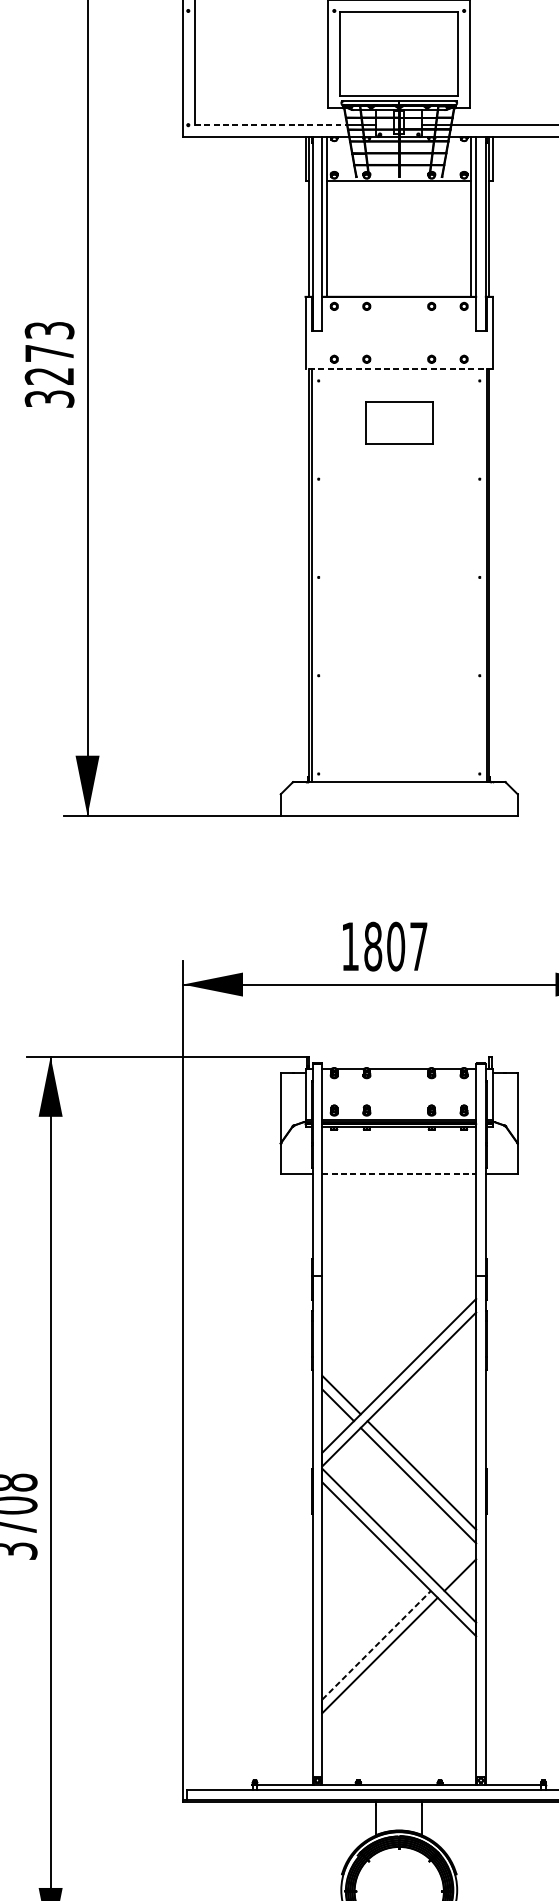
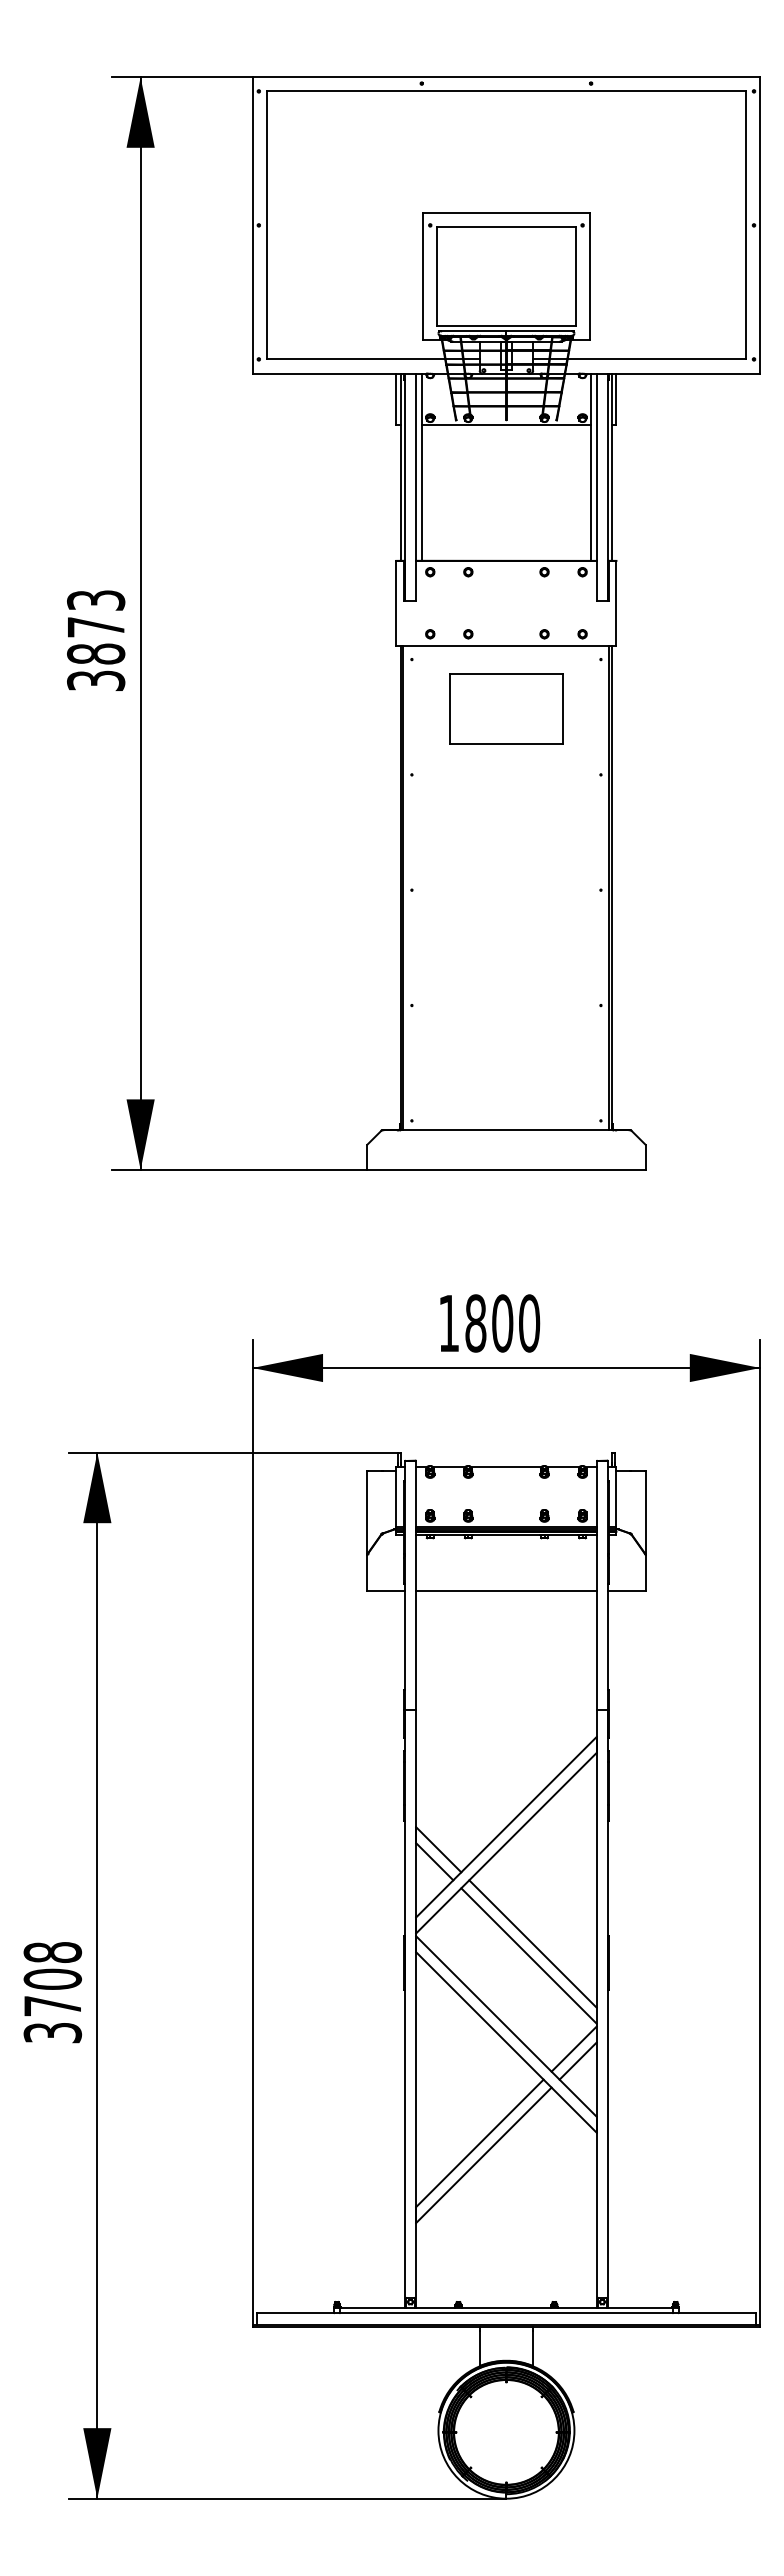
line: (271, 125) -> (356, 359), dashed -> solid
line: (398, 368) -> (505, 645), dashed -> solid
text: (49, 375) -> (96, 653), 3273 -> 3873
part: (399, 422) -> (506, 708), size x1.43
text: (418, 946) -> (529, 1323), 1807 -> 1800
line: (399, 1174) -> (506, 1590), dashed -> solid
line: (456, 1564) -> (573, 2048), added
line: (377, 1645) -> (480, 2143), dashed -> solid

